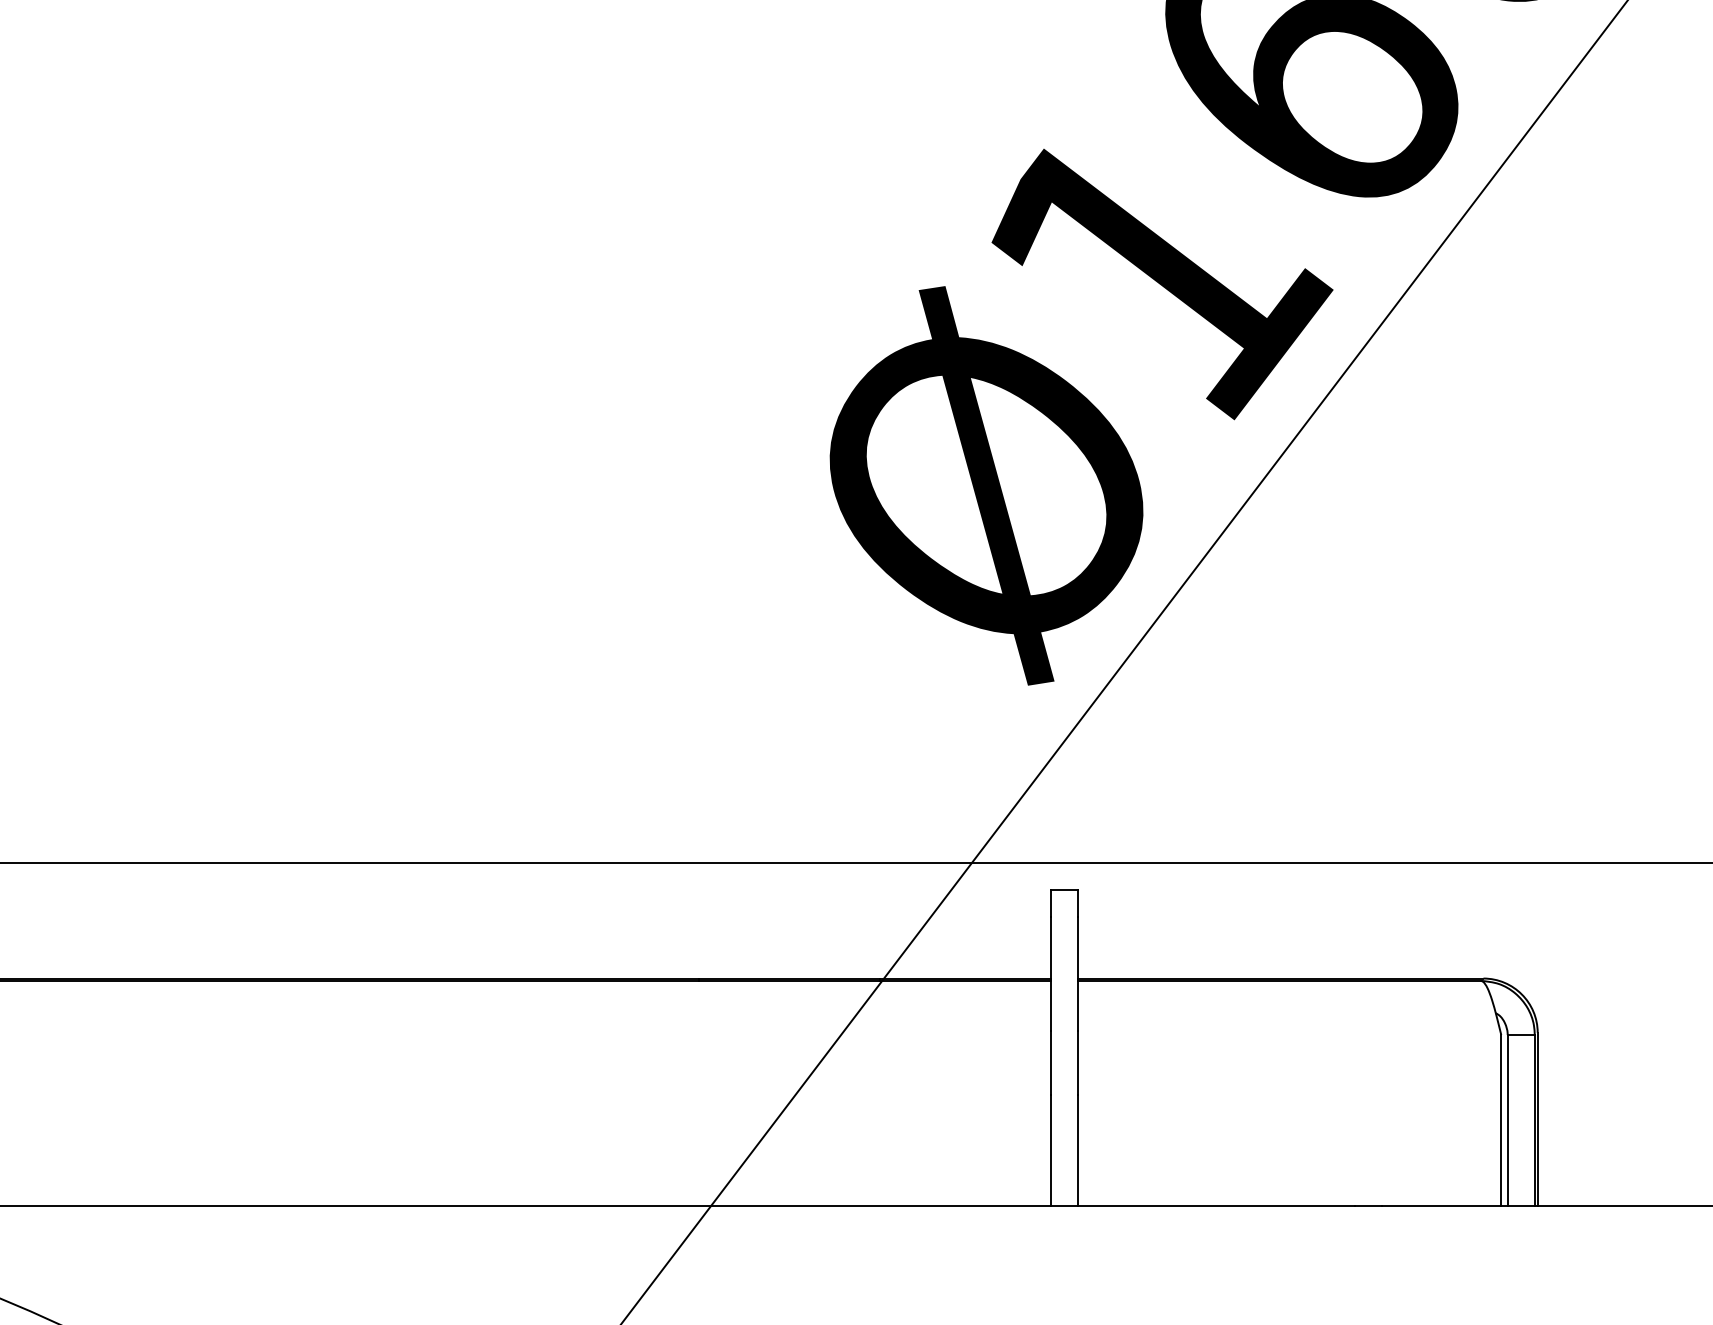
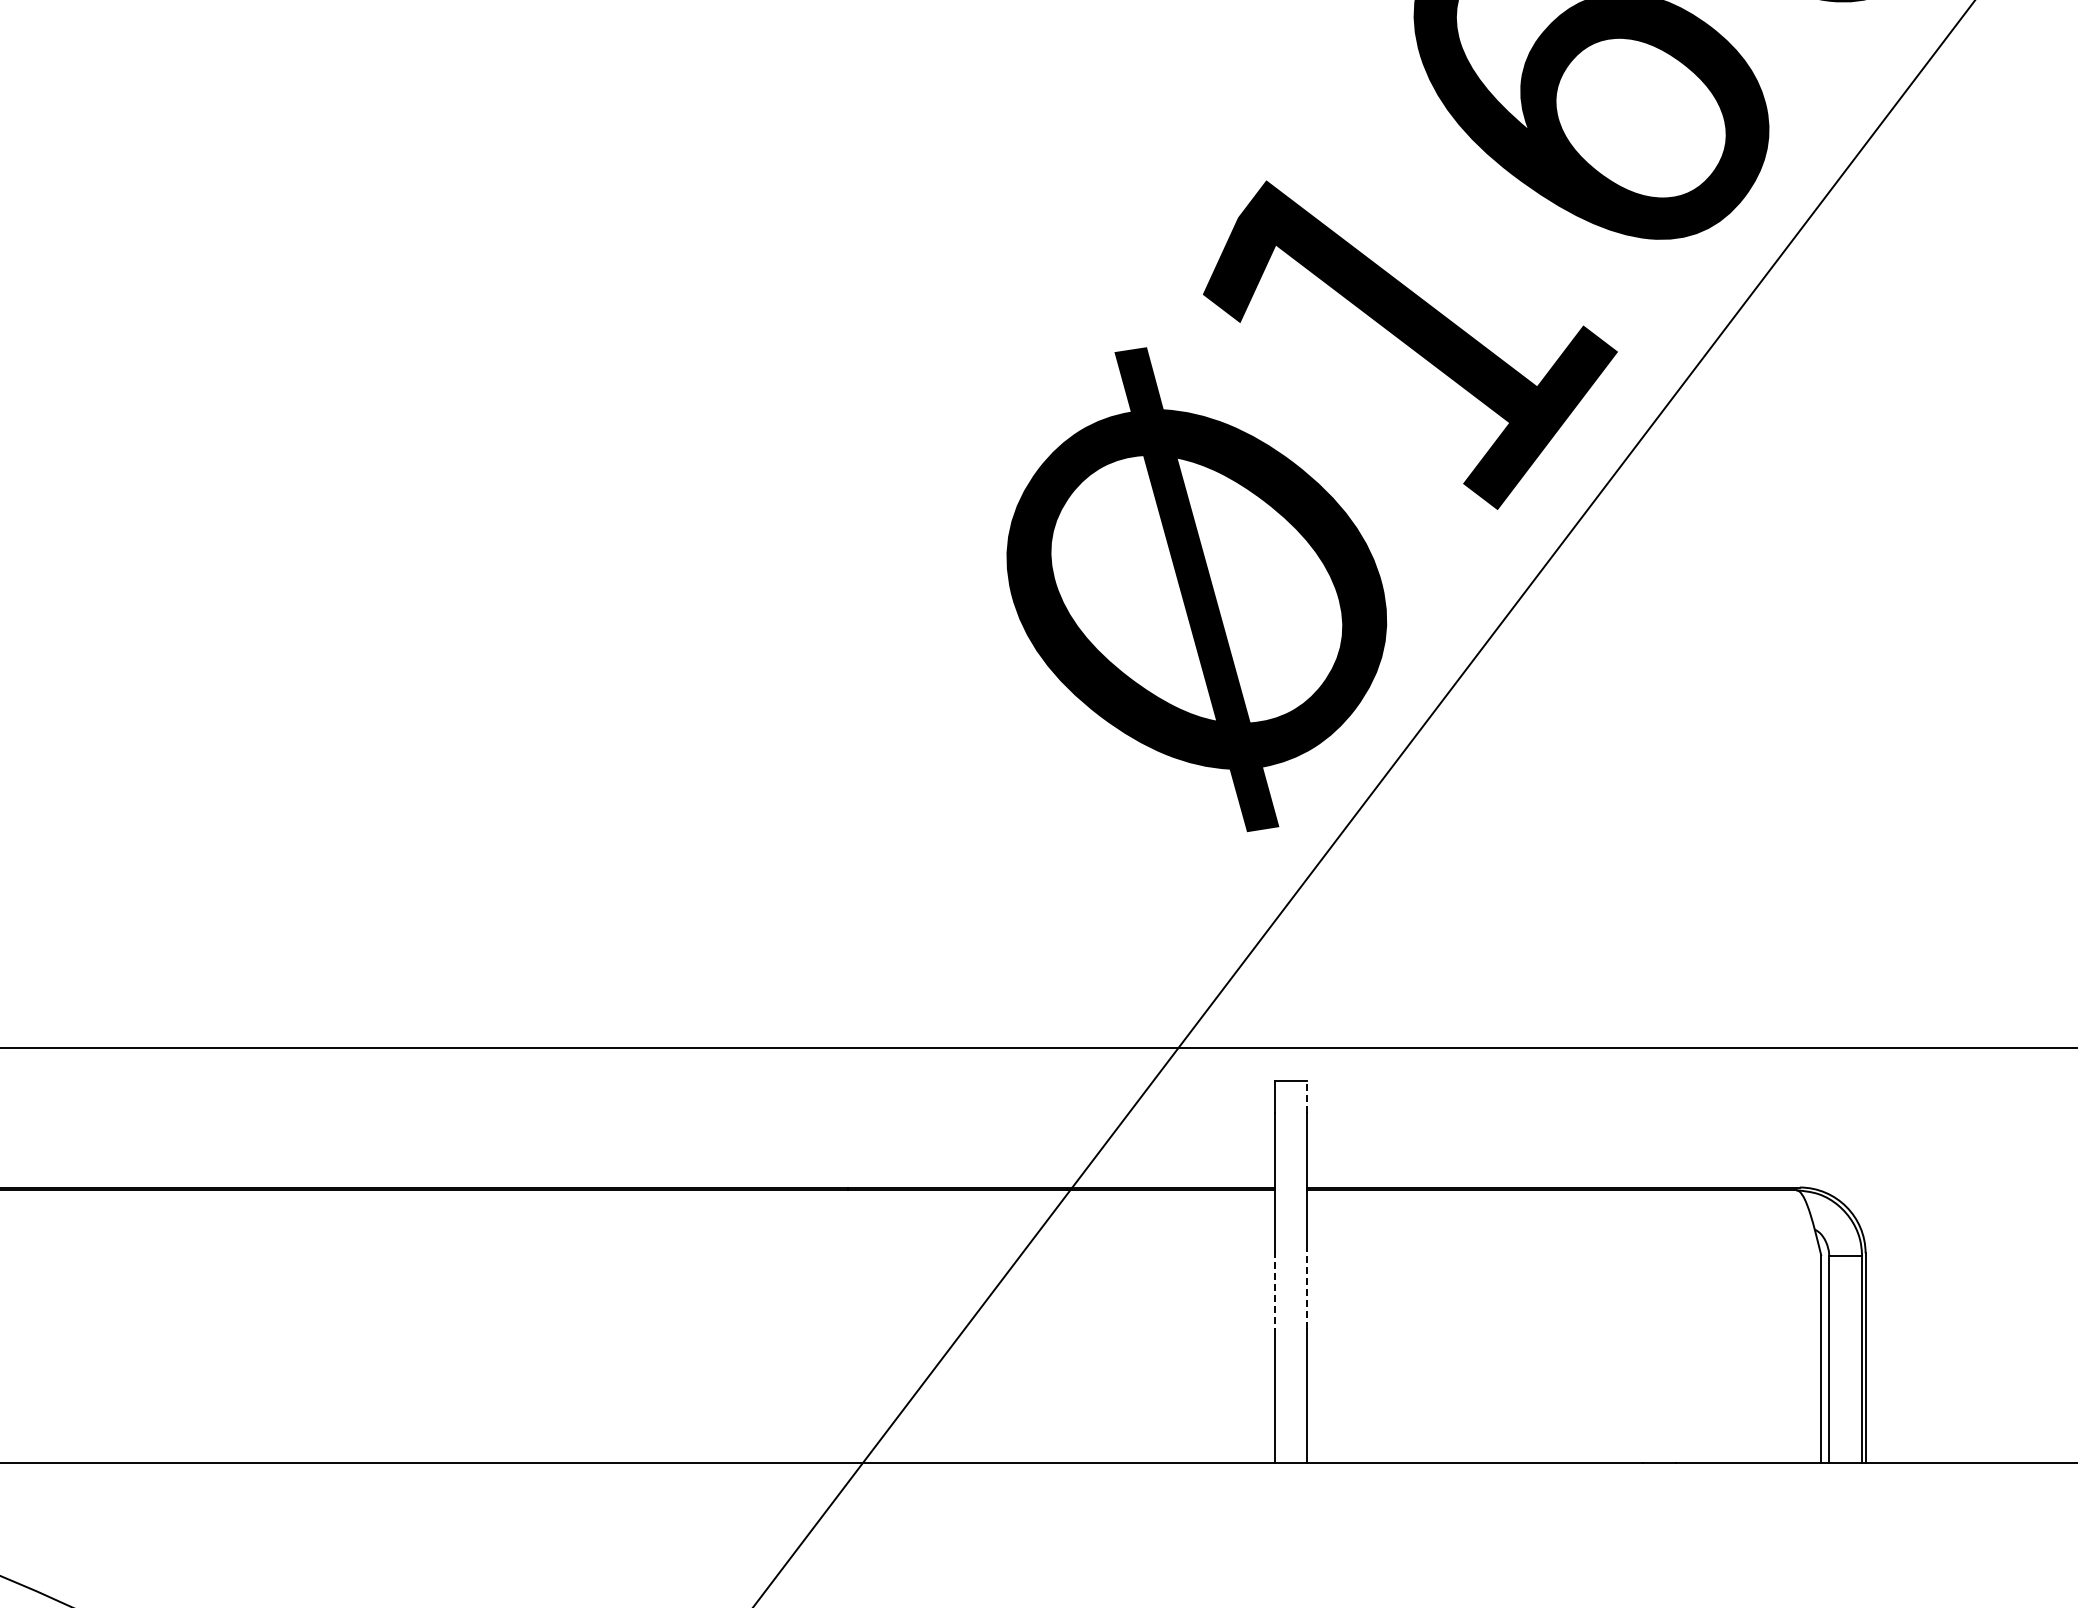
line: (1077, 903) -> (1307, 1096), solid -> dashed
line: (1050, 1063) -> (1274, 1290), solid -> dashed
line: (1077, 1063) -> (1307, 1290), solid -> dashed

